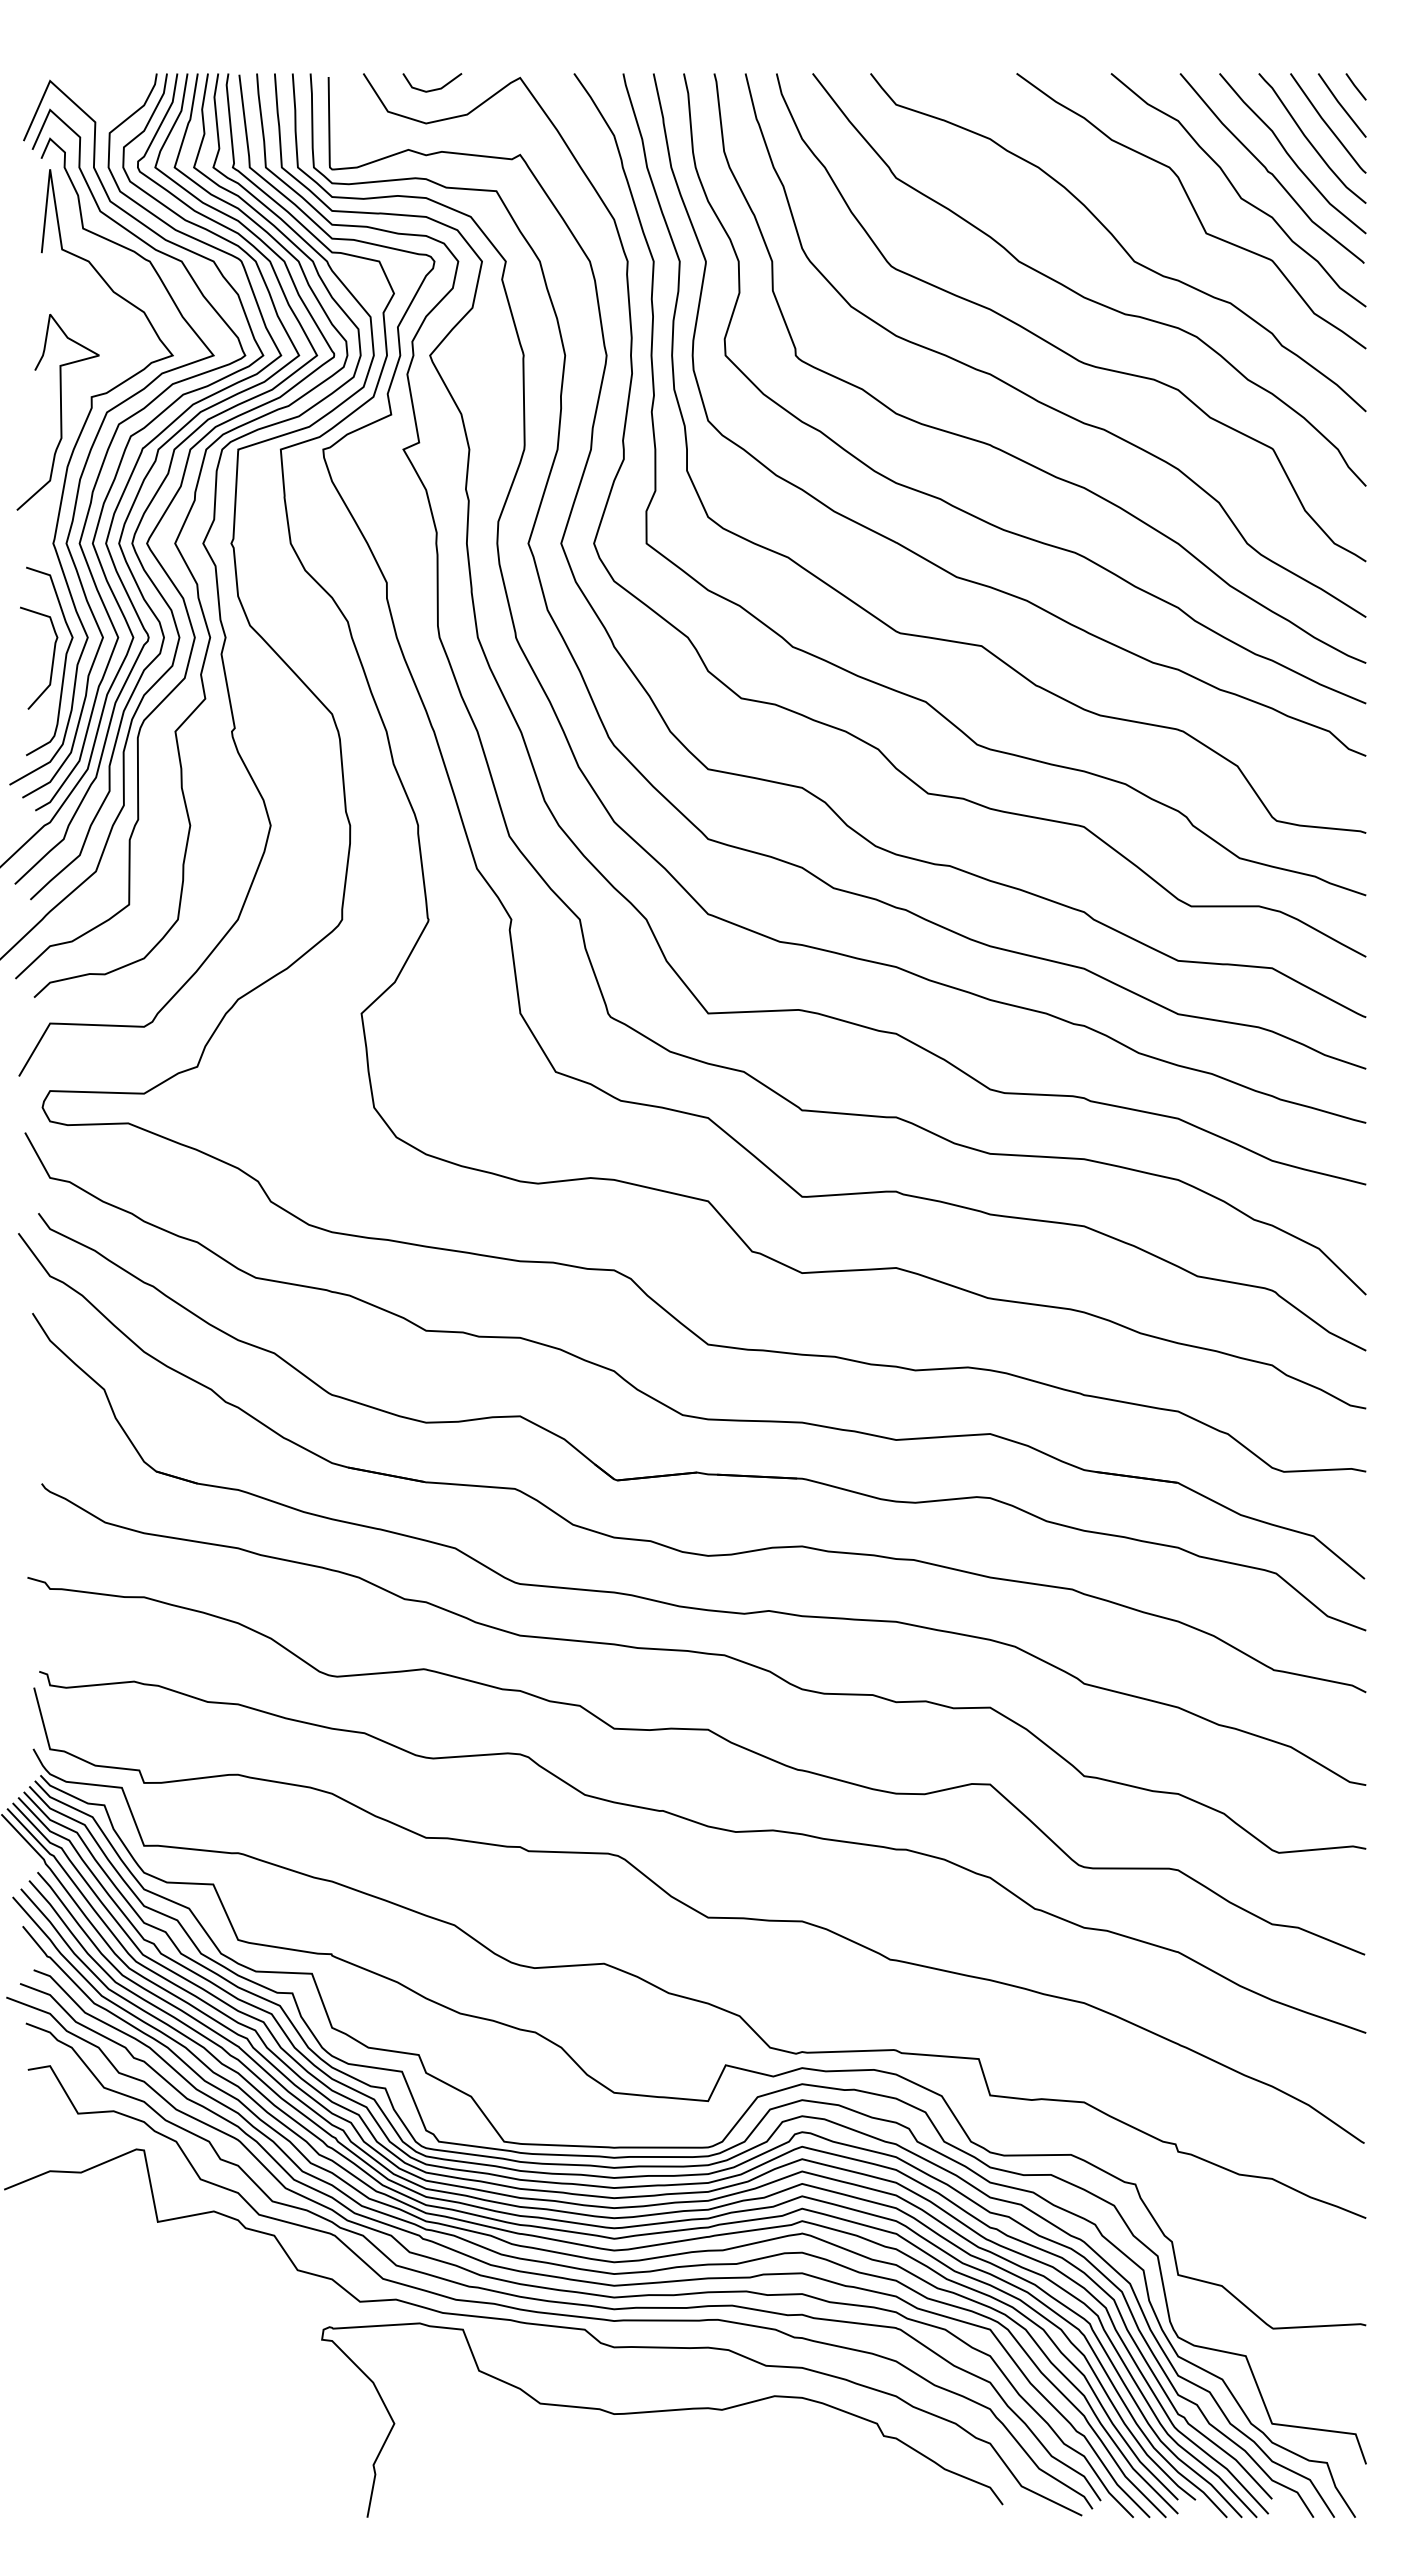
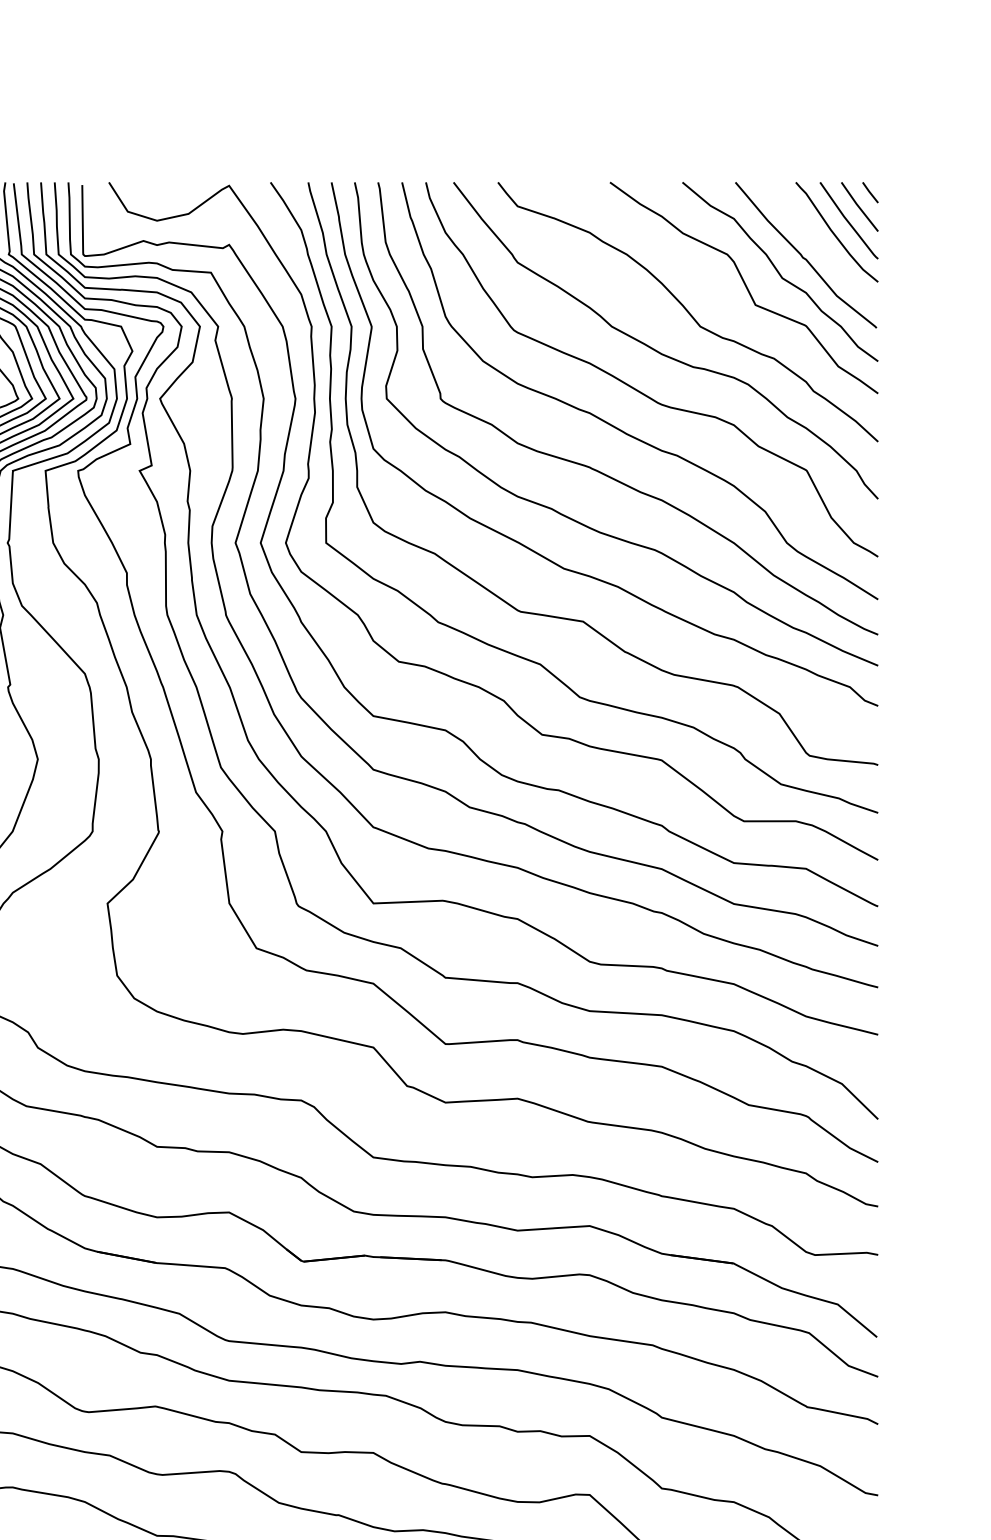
line: (435, 88) -> (164, 193), removed
curve: (1290, 155) -> (820, 245), removed

